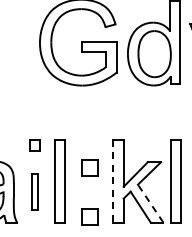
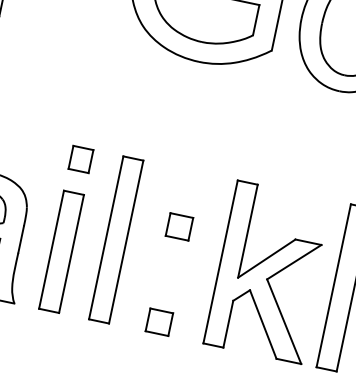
part: (89, 167) -> (179, 225), size x0.71
line: (113, 181) -> (220, 262), dashed -> solid
part: (34, 192) -> (60, 251), size x1.67
line: (150, 203) -> (284, 321), dashed -> solid
part: (89, 216) -> (158, 321), size x0.71

